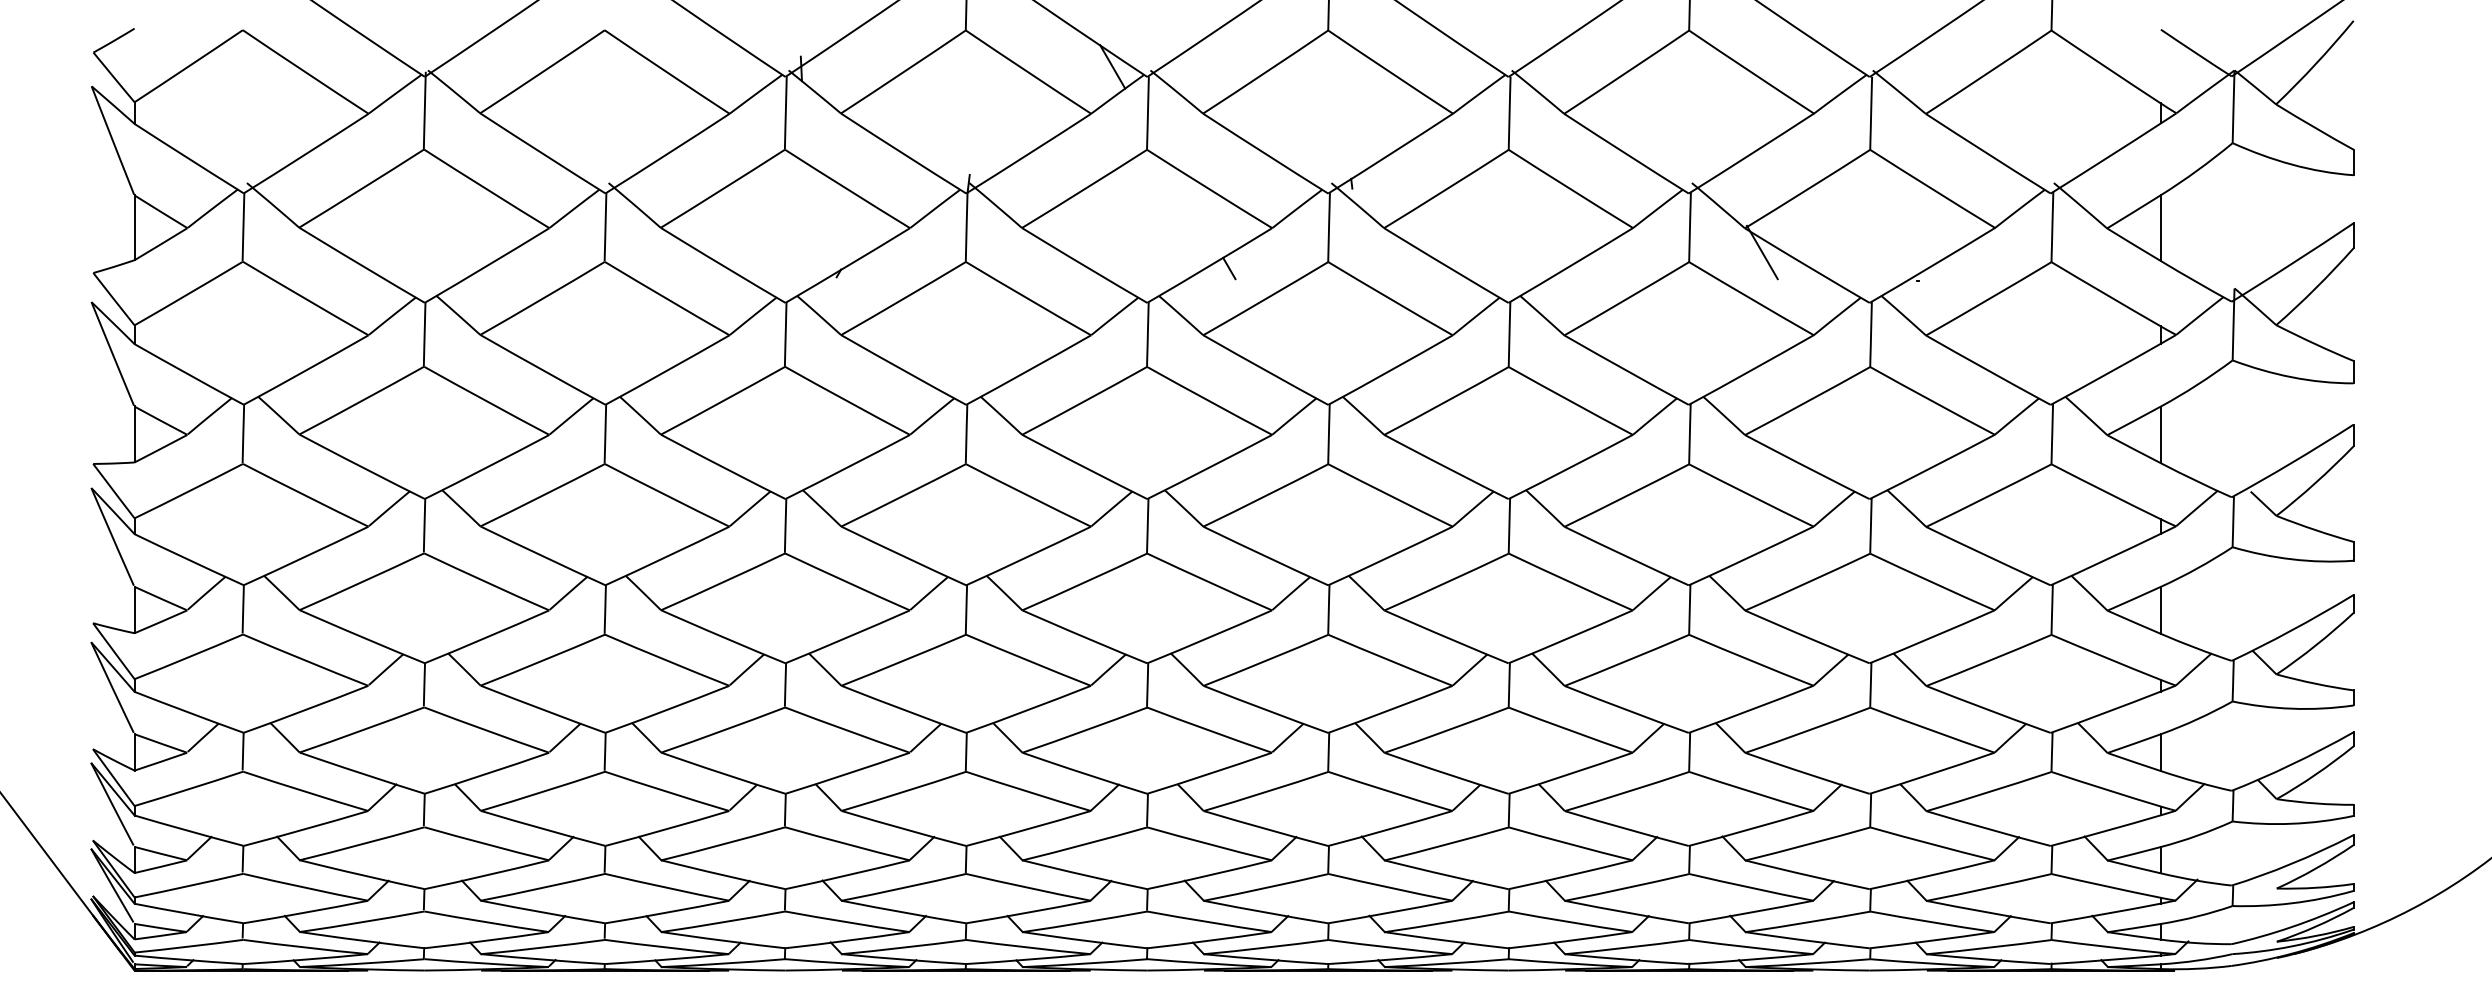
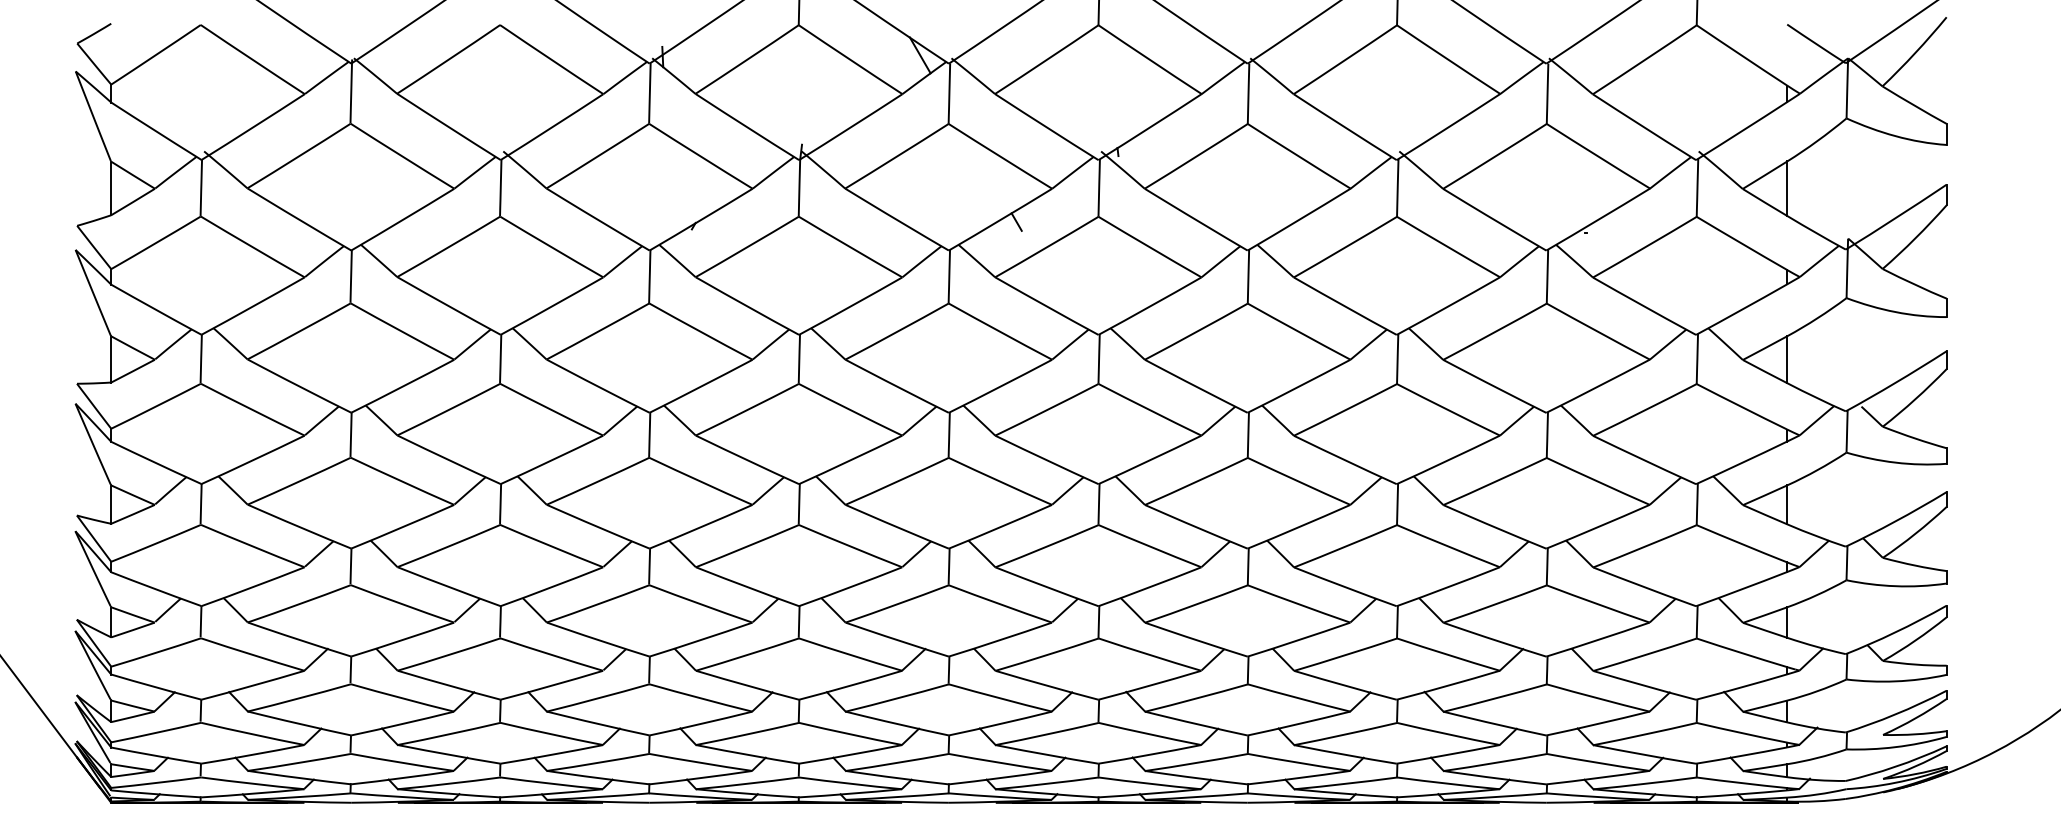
line: (1761, 252) -> (1456, 208), removed

